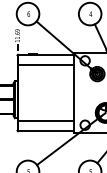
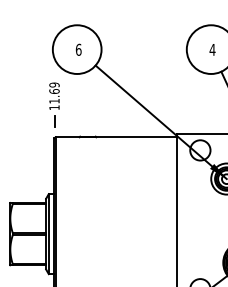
line: (45, 64) -> (114, 158), removed
line: (45, 121) -> (114, 281), removed

